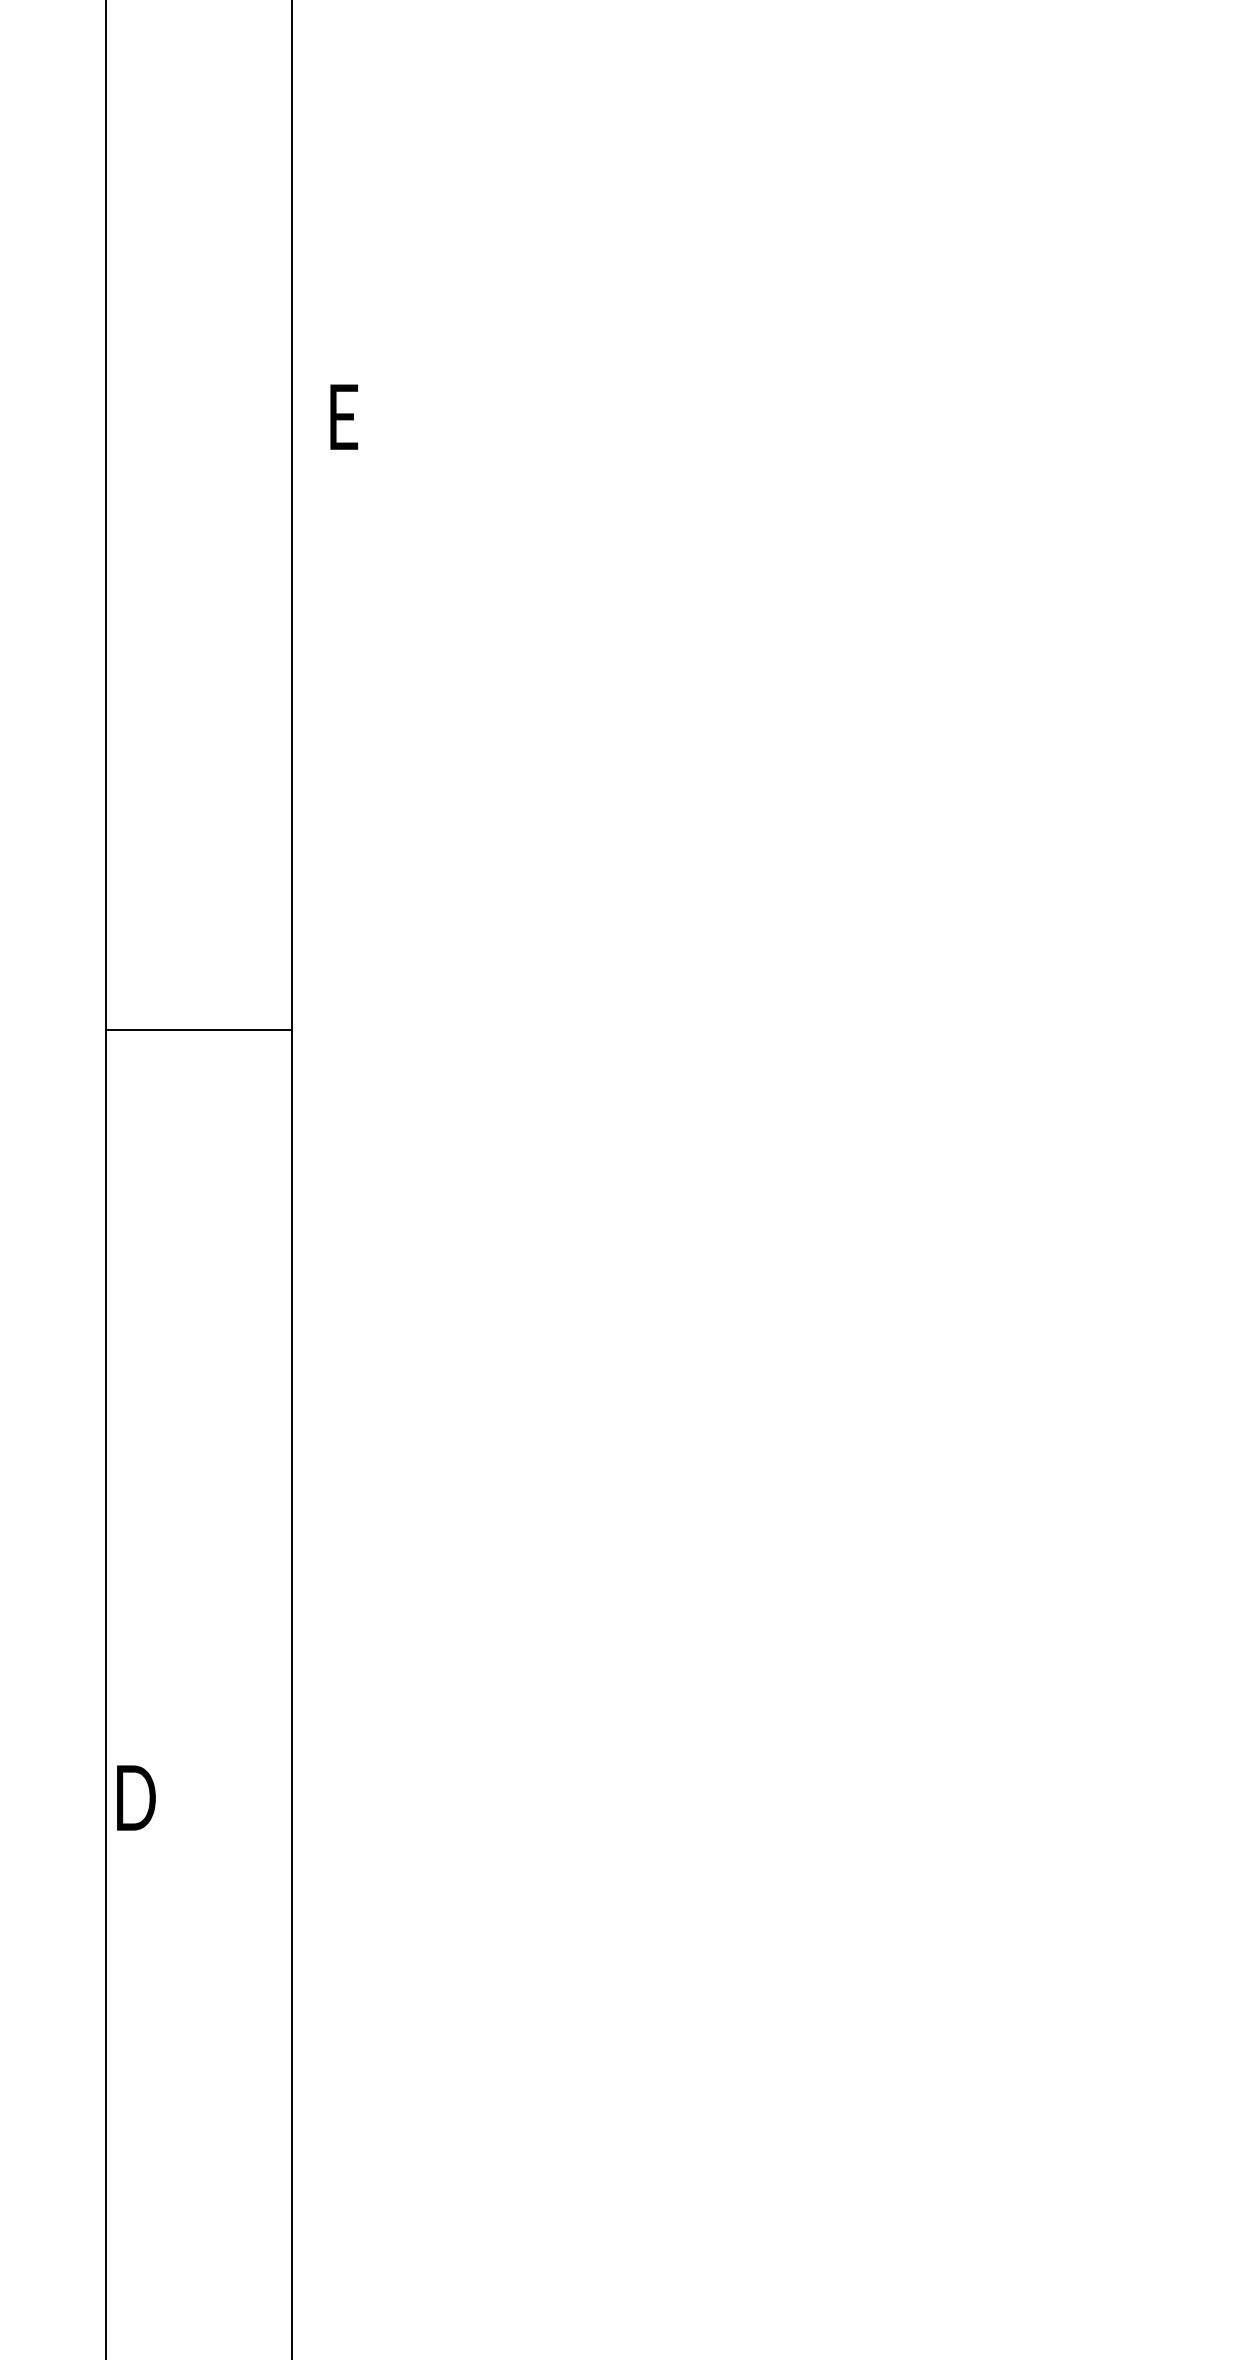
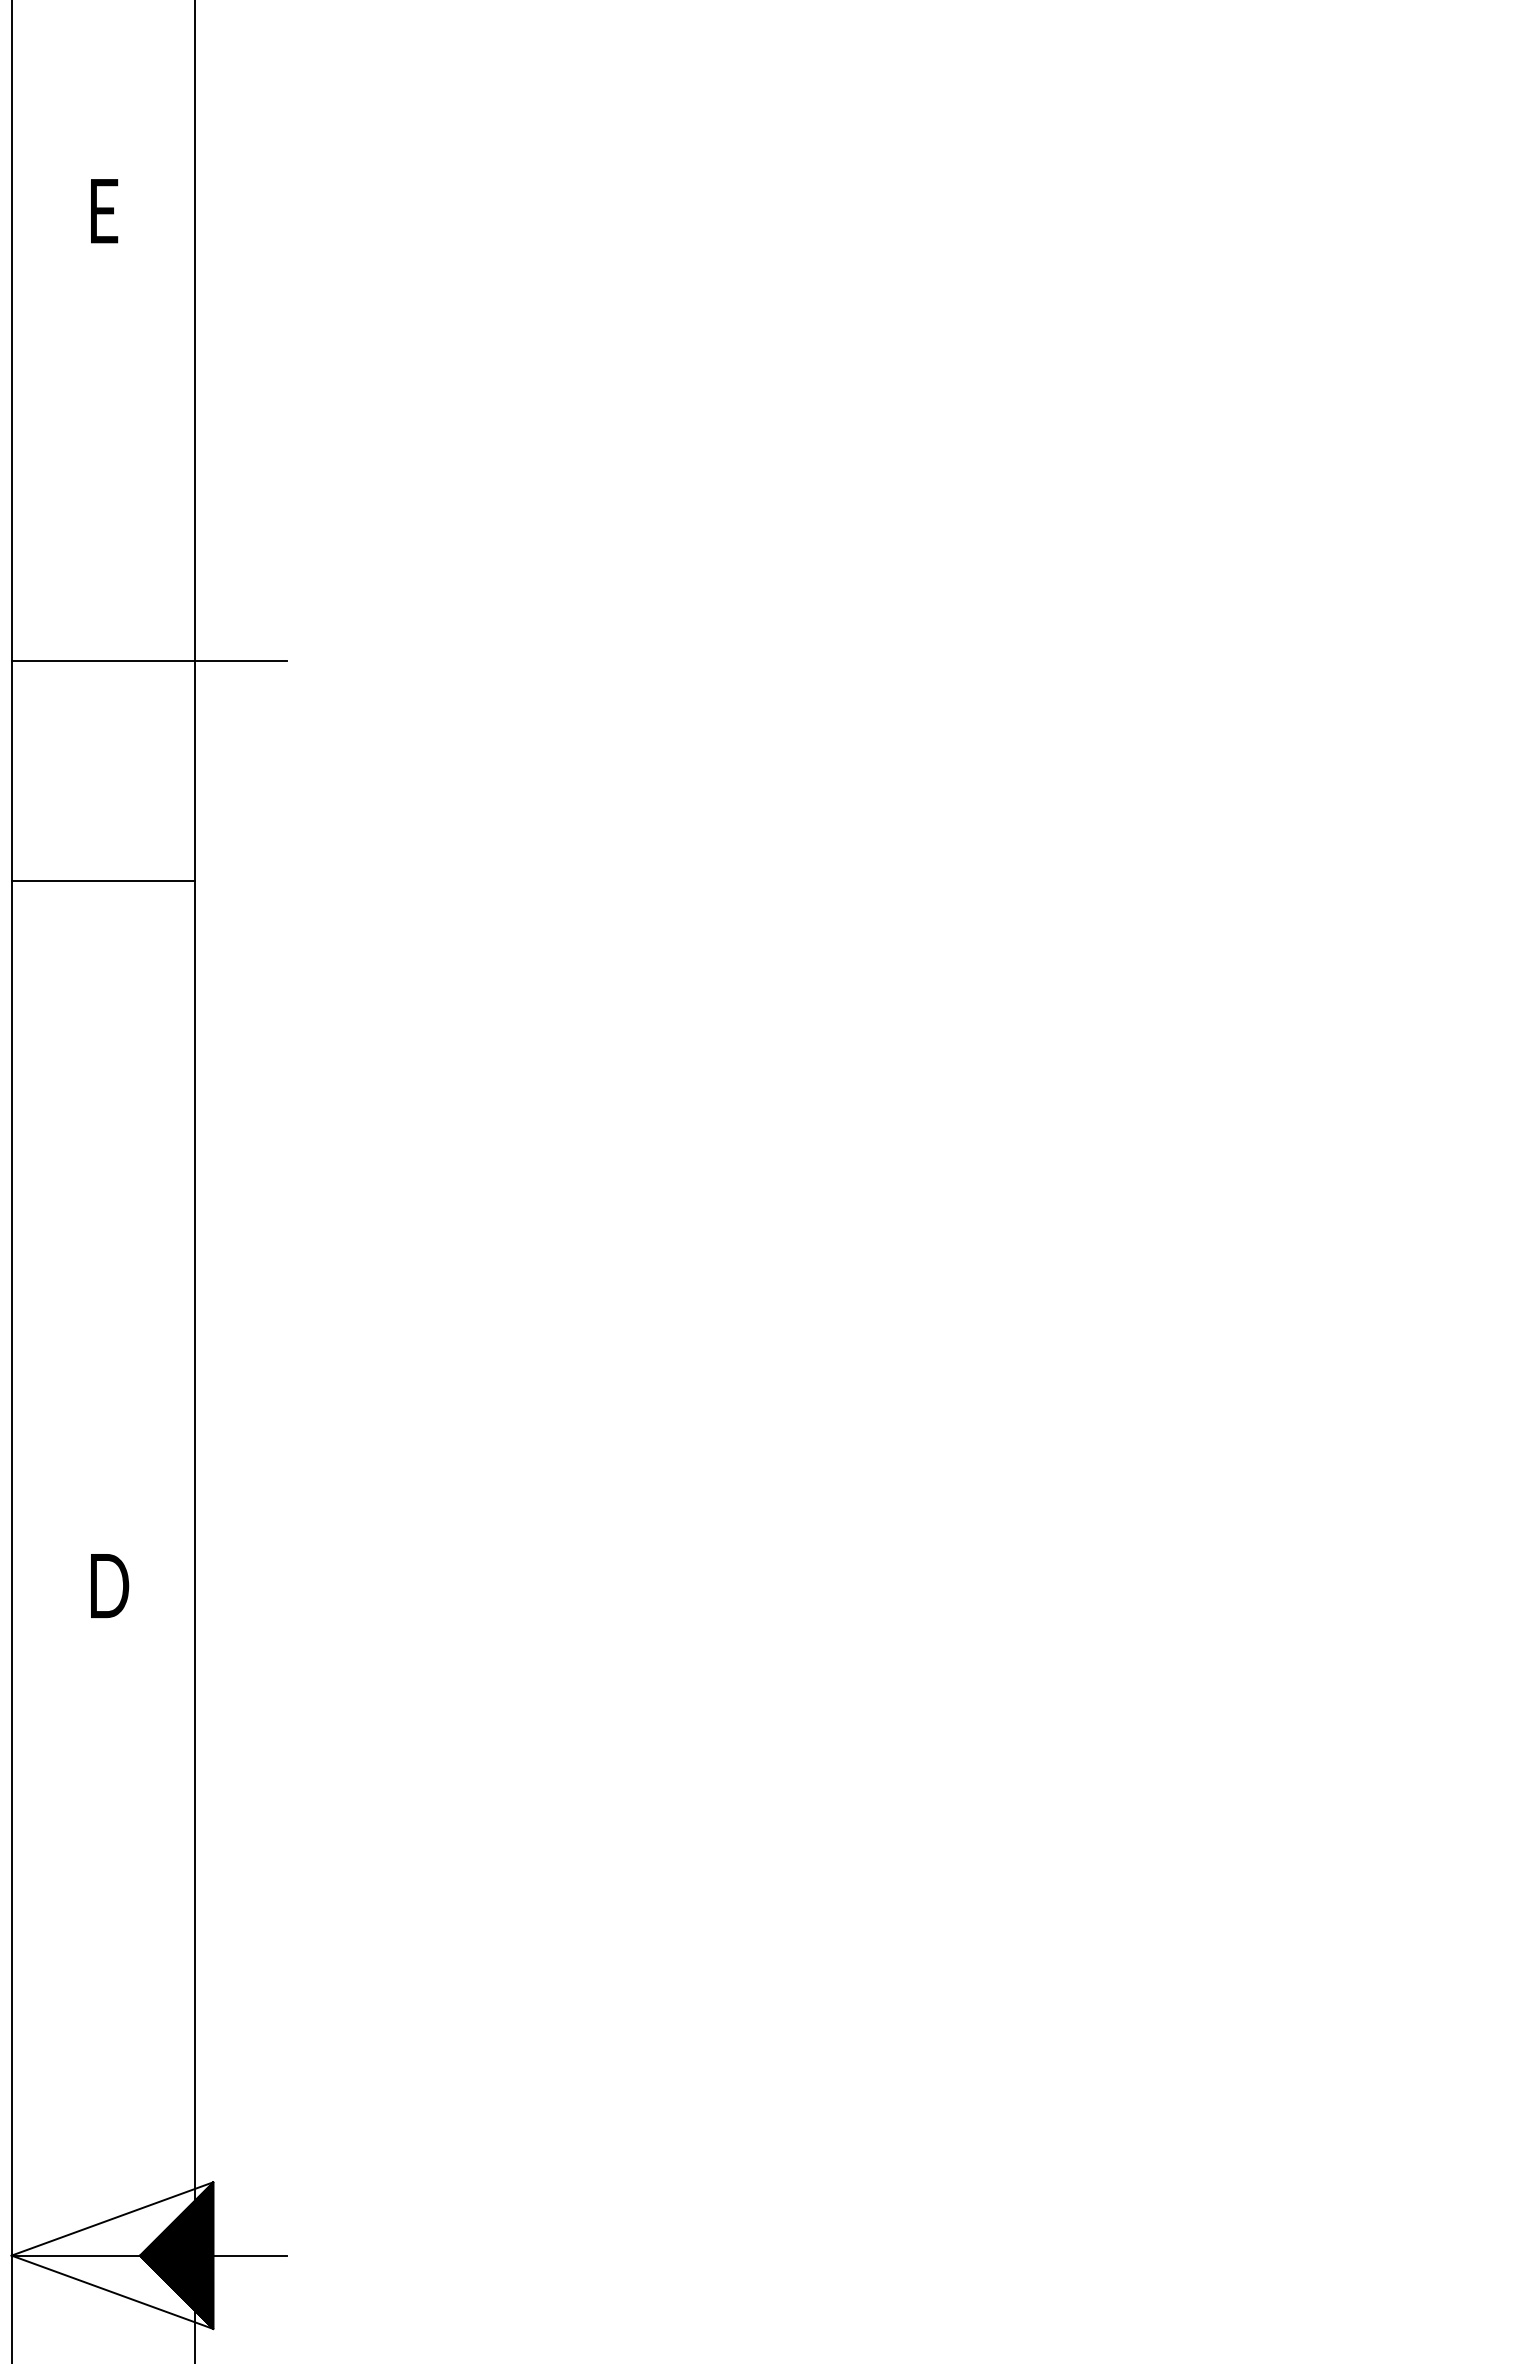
text: (344, 417) -> (104, 211), moved
line: (244, 857) -> (148, 660), added
line: (197, 1029) -> (102, 880), moved
text: (136, 1797) -> (110, 1585), moved

